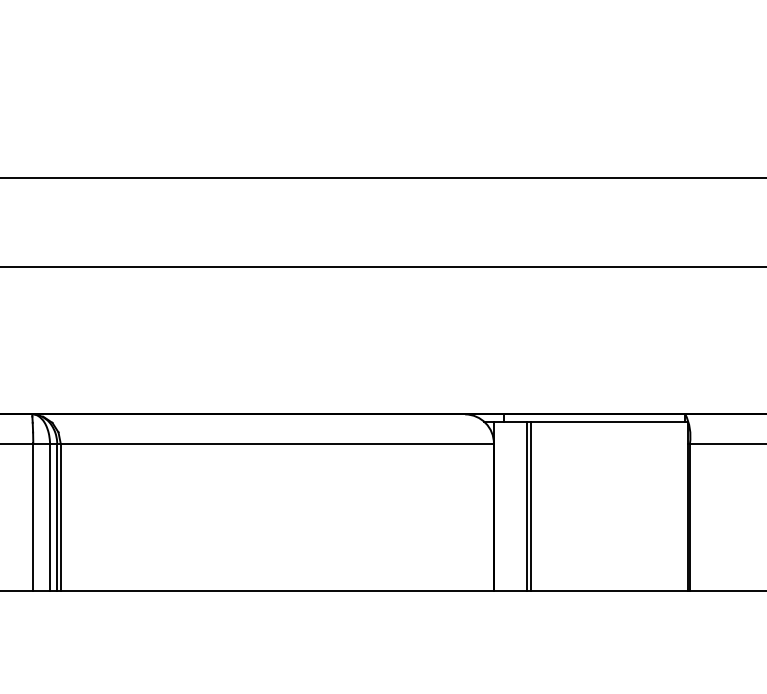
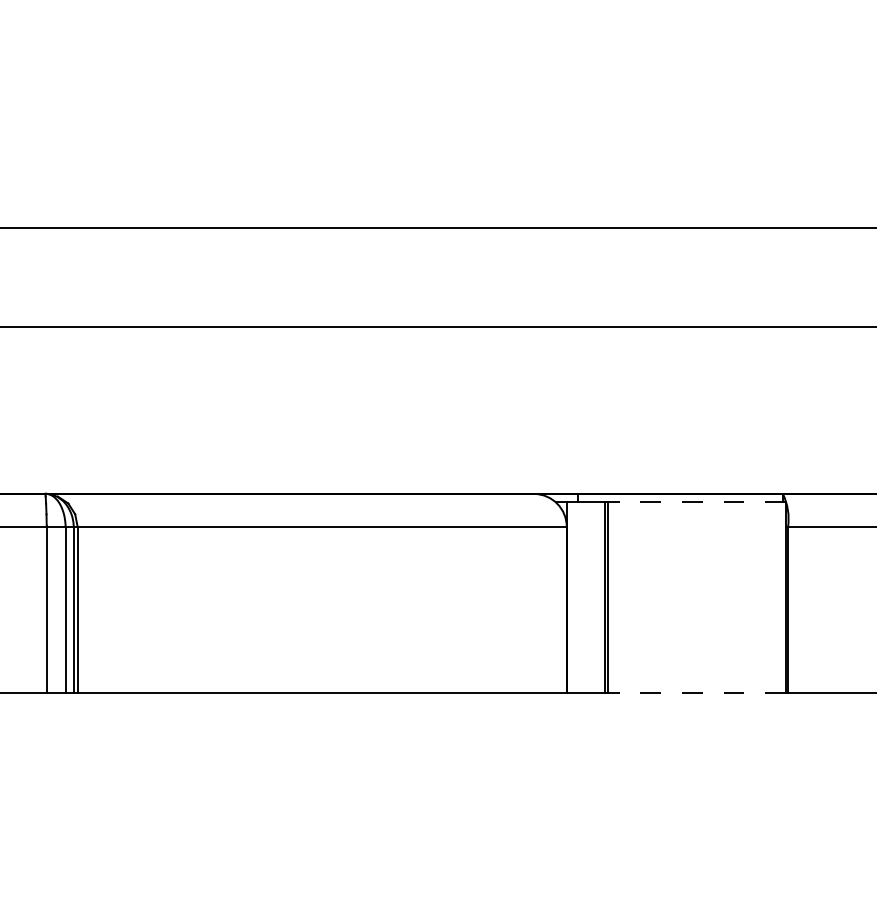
line: (609, 421) -> (697, 502), solid -> dashed
line: (609, 591) -> (697, 693), solid -> dashed

